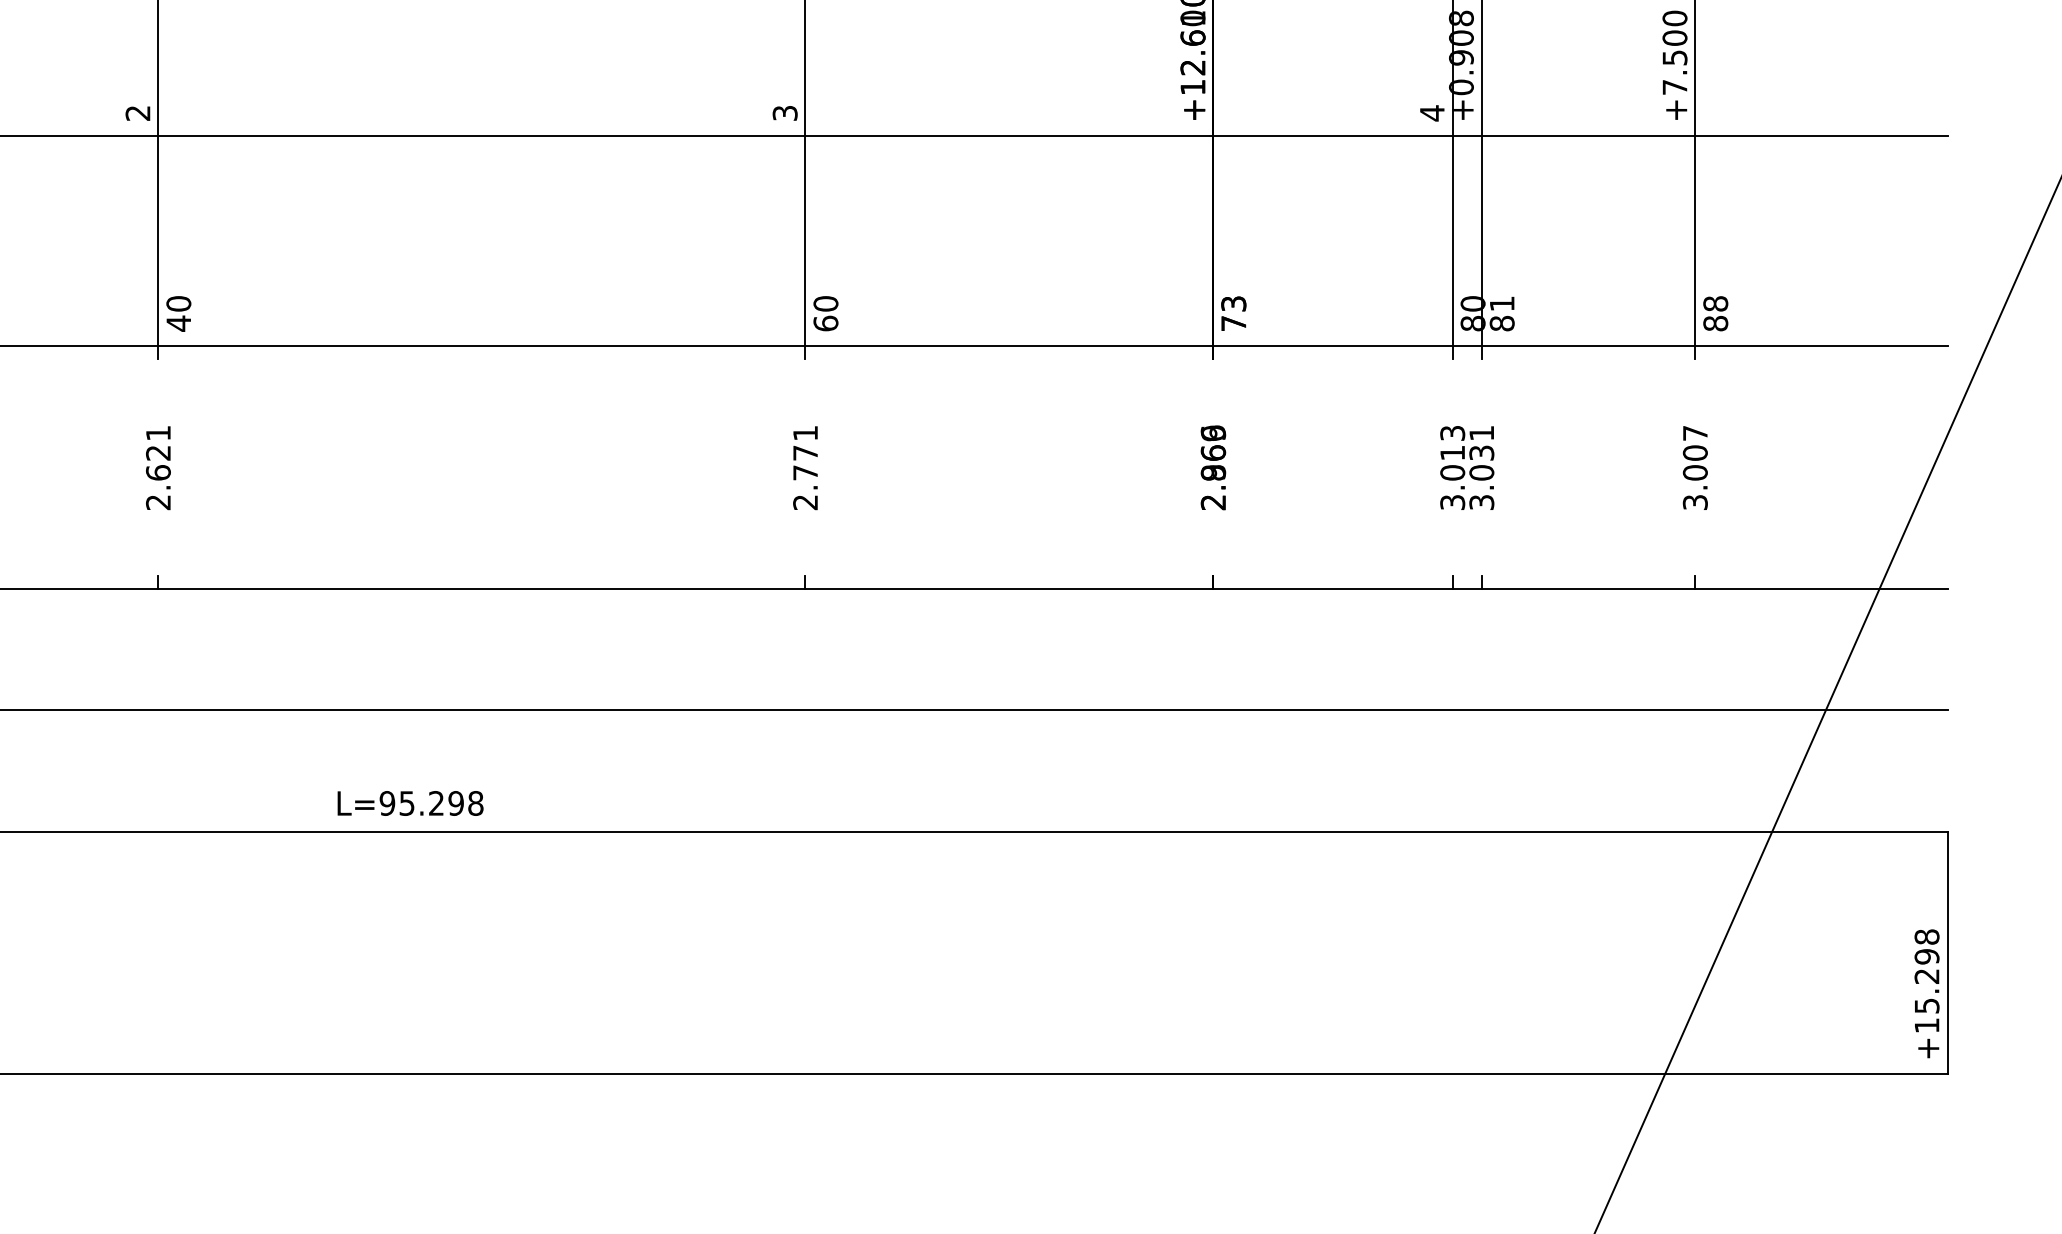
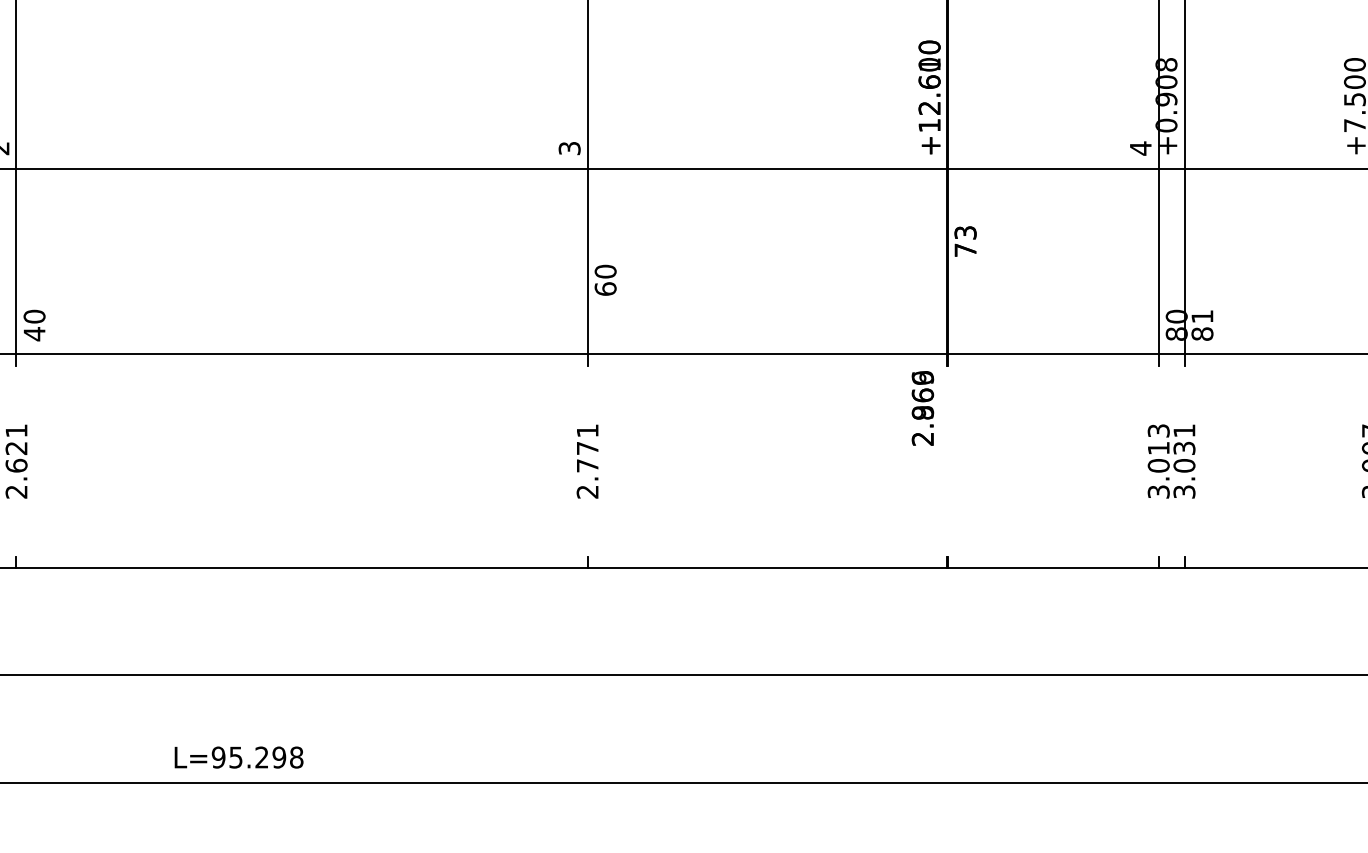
text: (825, 313) -> (605, 280), moved
text: (1233, 313) -> (965, 241), moved
text: (1213, 467) -> (922, 408), moved

